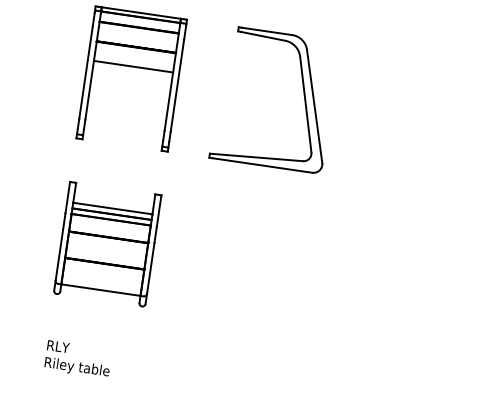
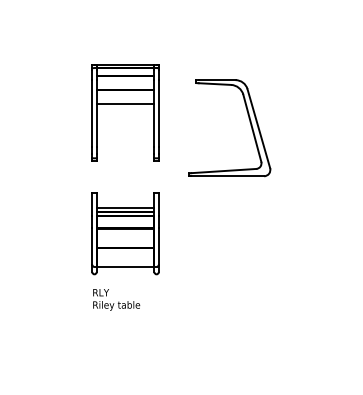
part: (303, 96) -> (249, 122), moved
text: (78, 359) -> (116, 299), moved

